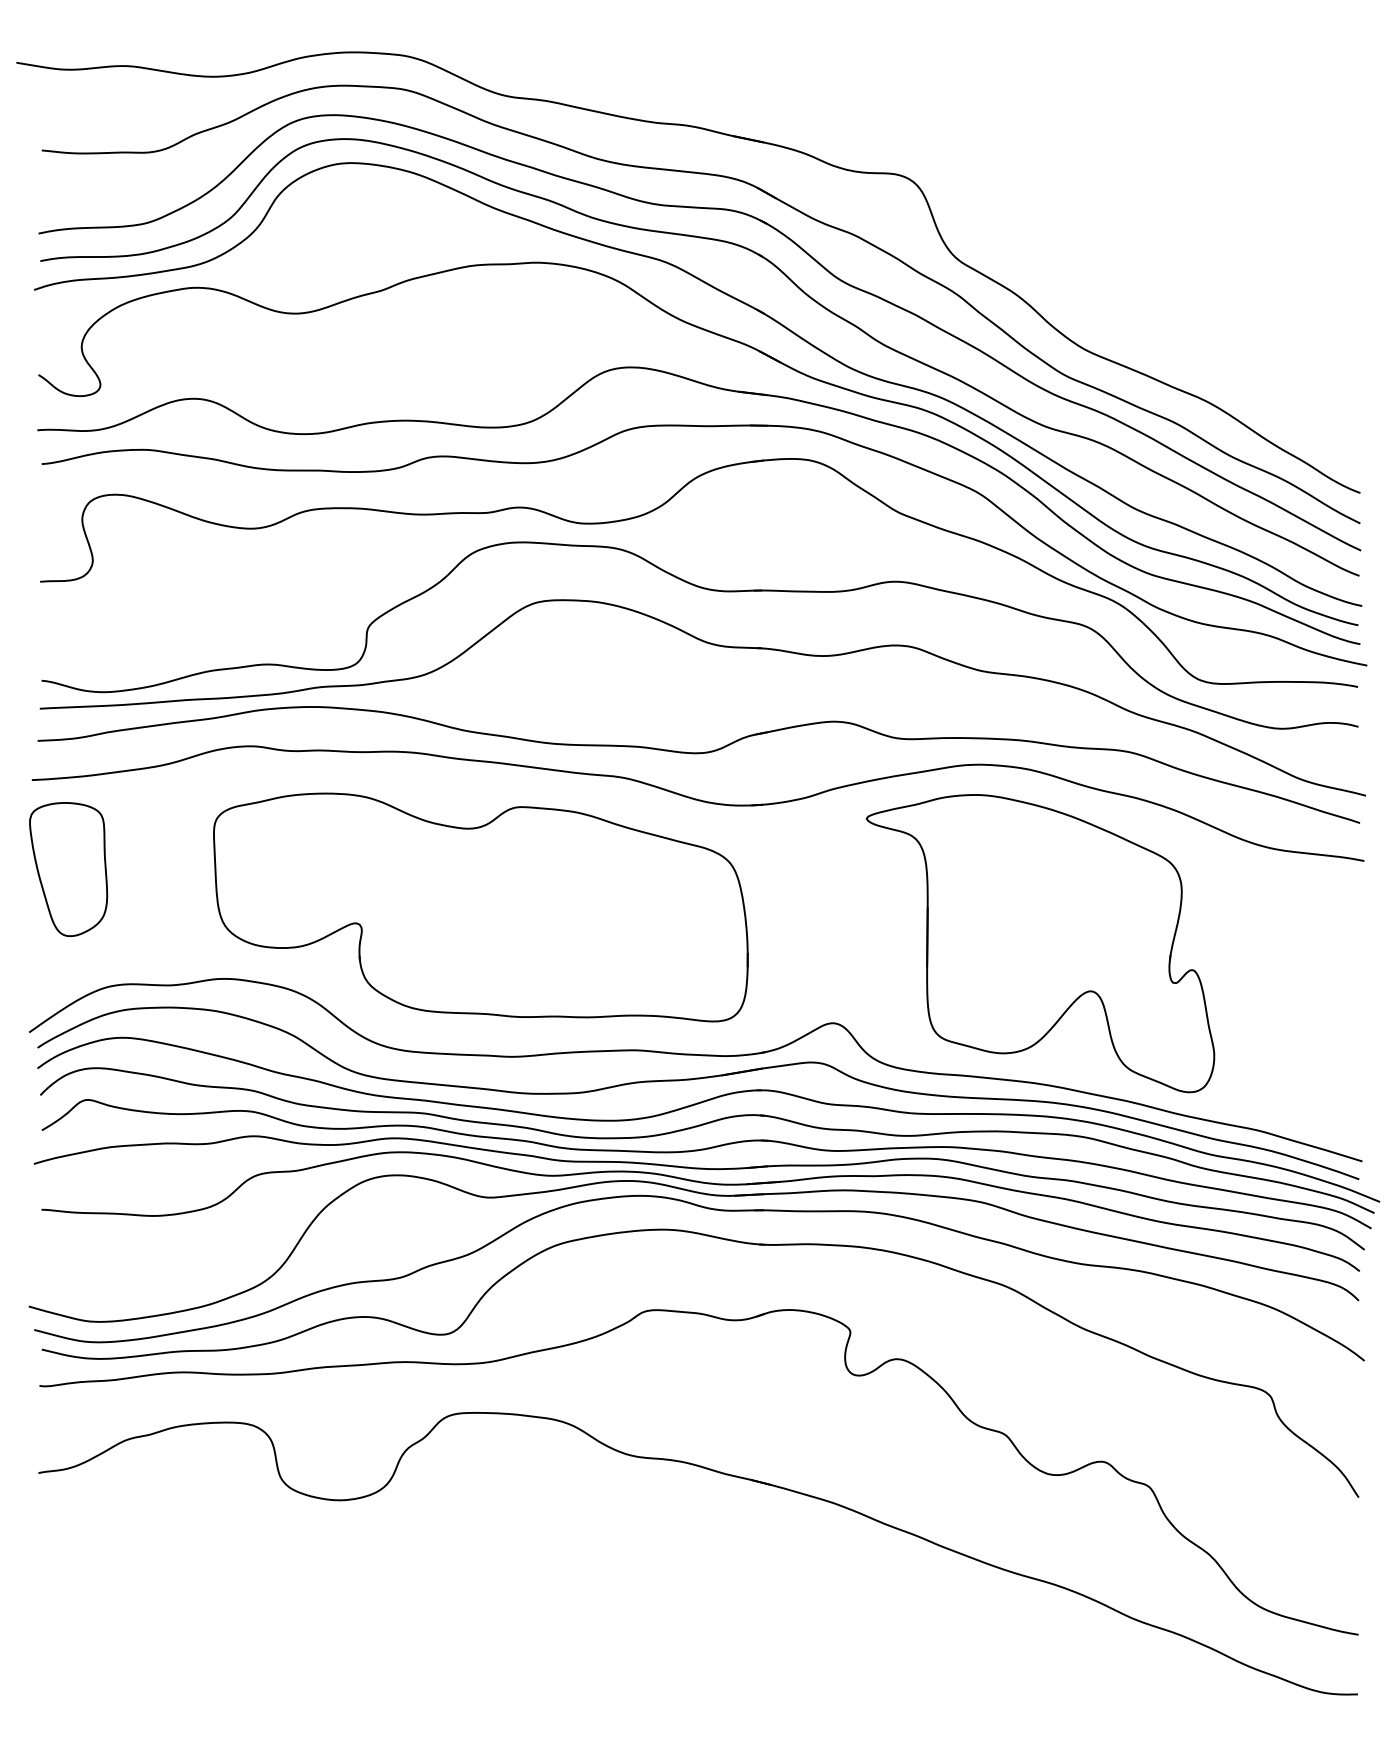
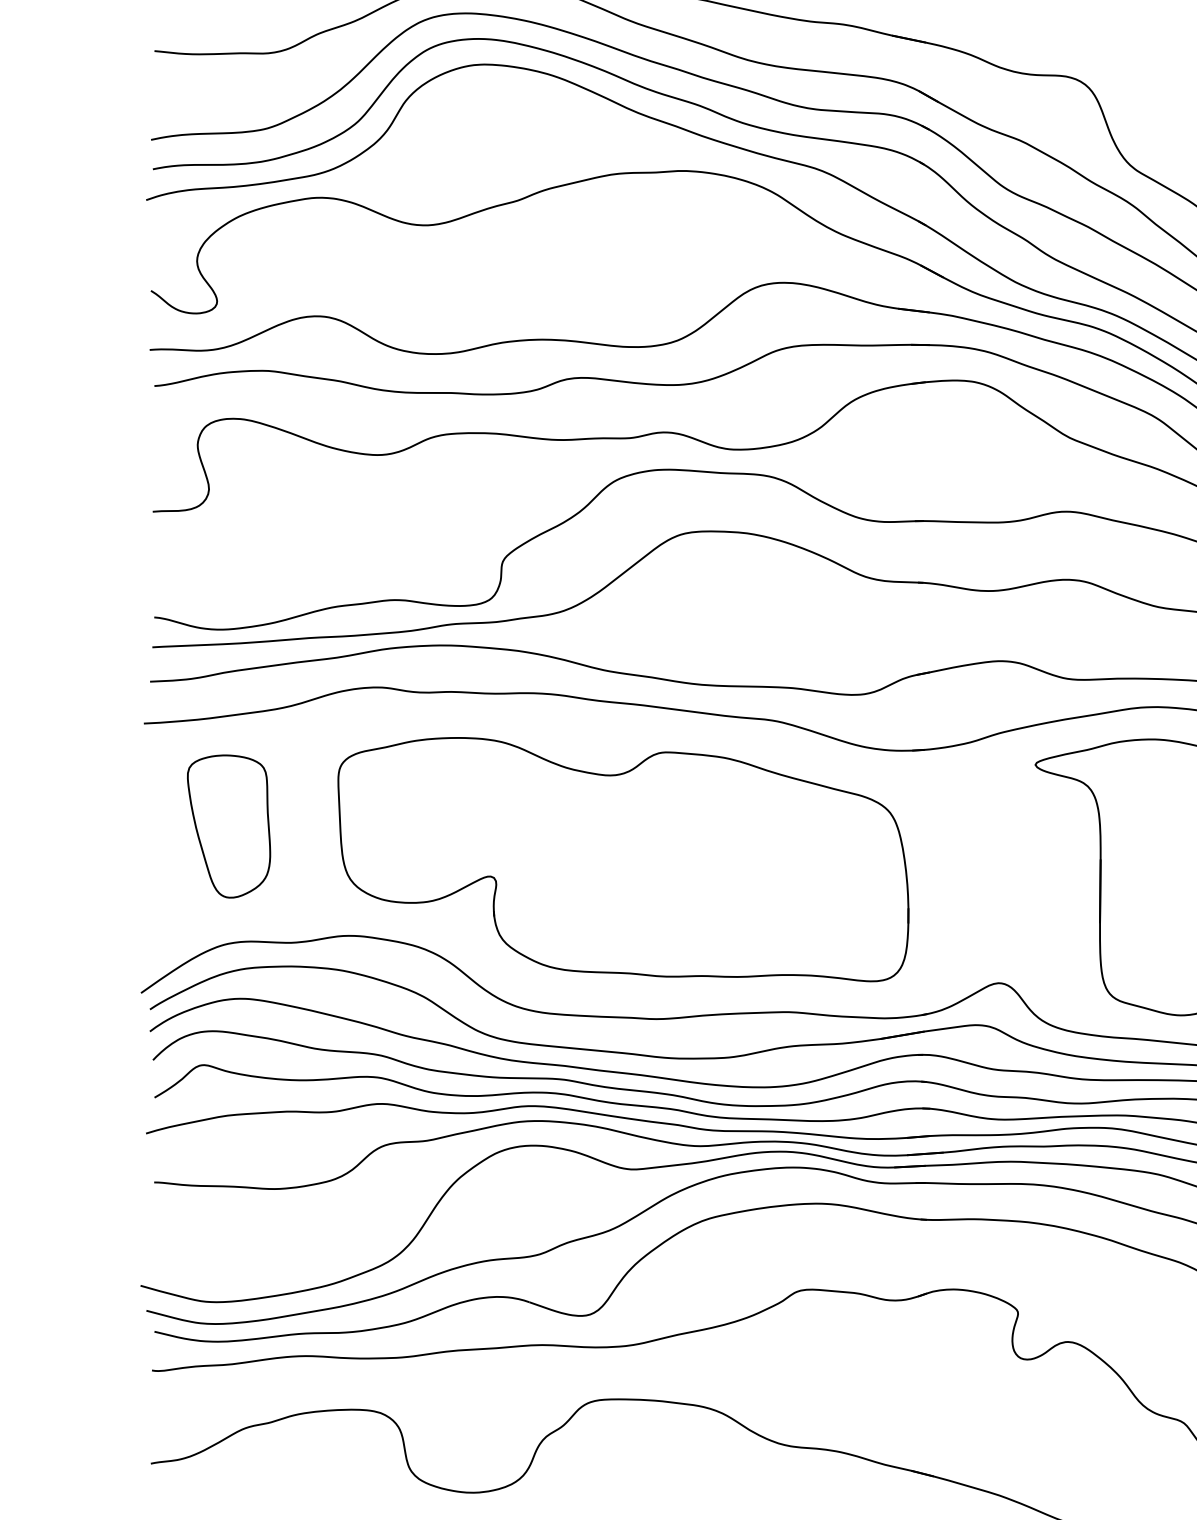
part: (68, 869) -> (228, 826), moved

